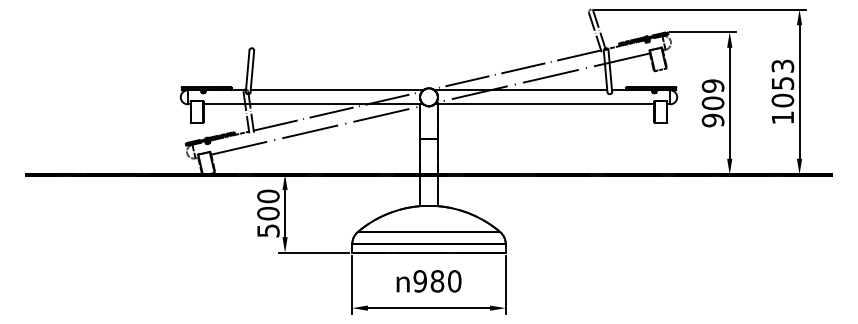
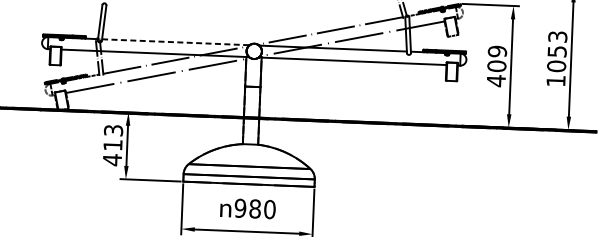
line: (337, 90) -> (176, 42), solid -> dashed
text: (712, 120) -> (495, 80), 909 -> 409
text: (268, 213) -> (113, 145), 500 -> 413

